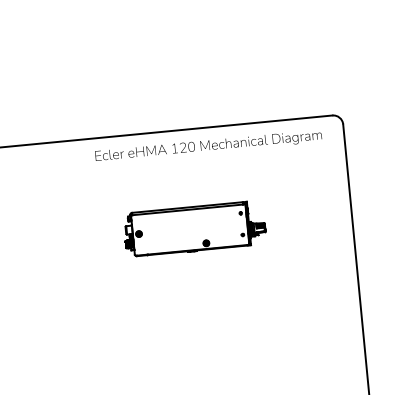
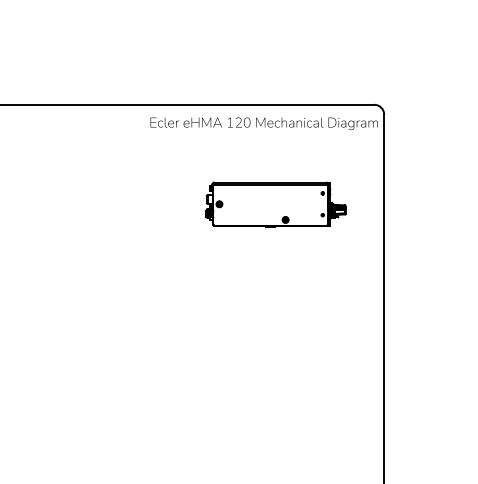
text: (207, 146) -> (263, 123), moved
part: (194, 228) -> (275, 204), moved

